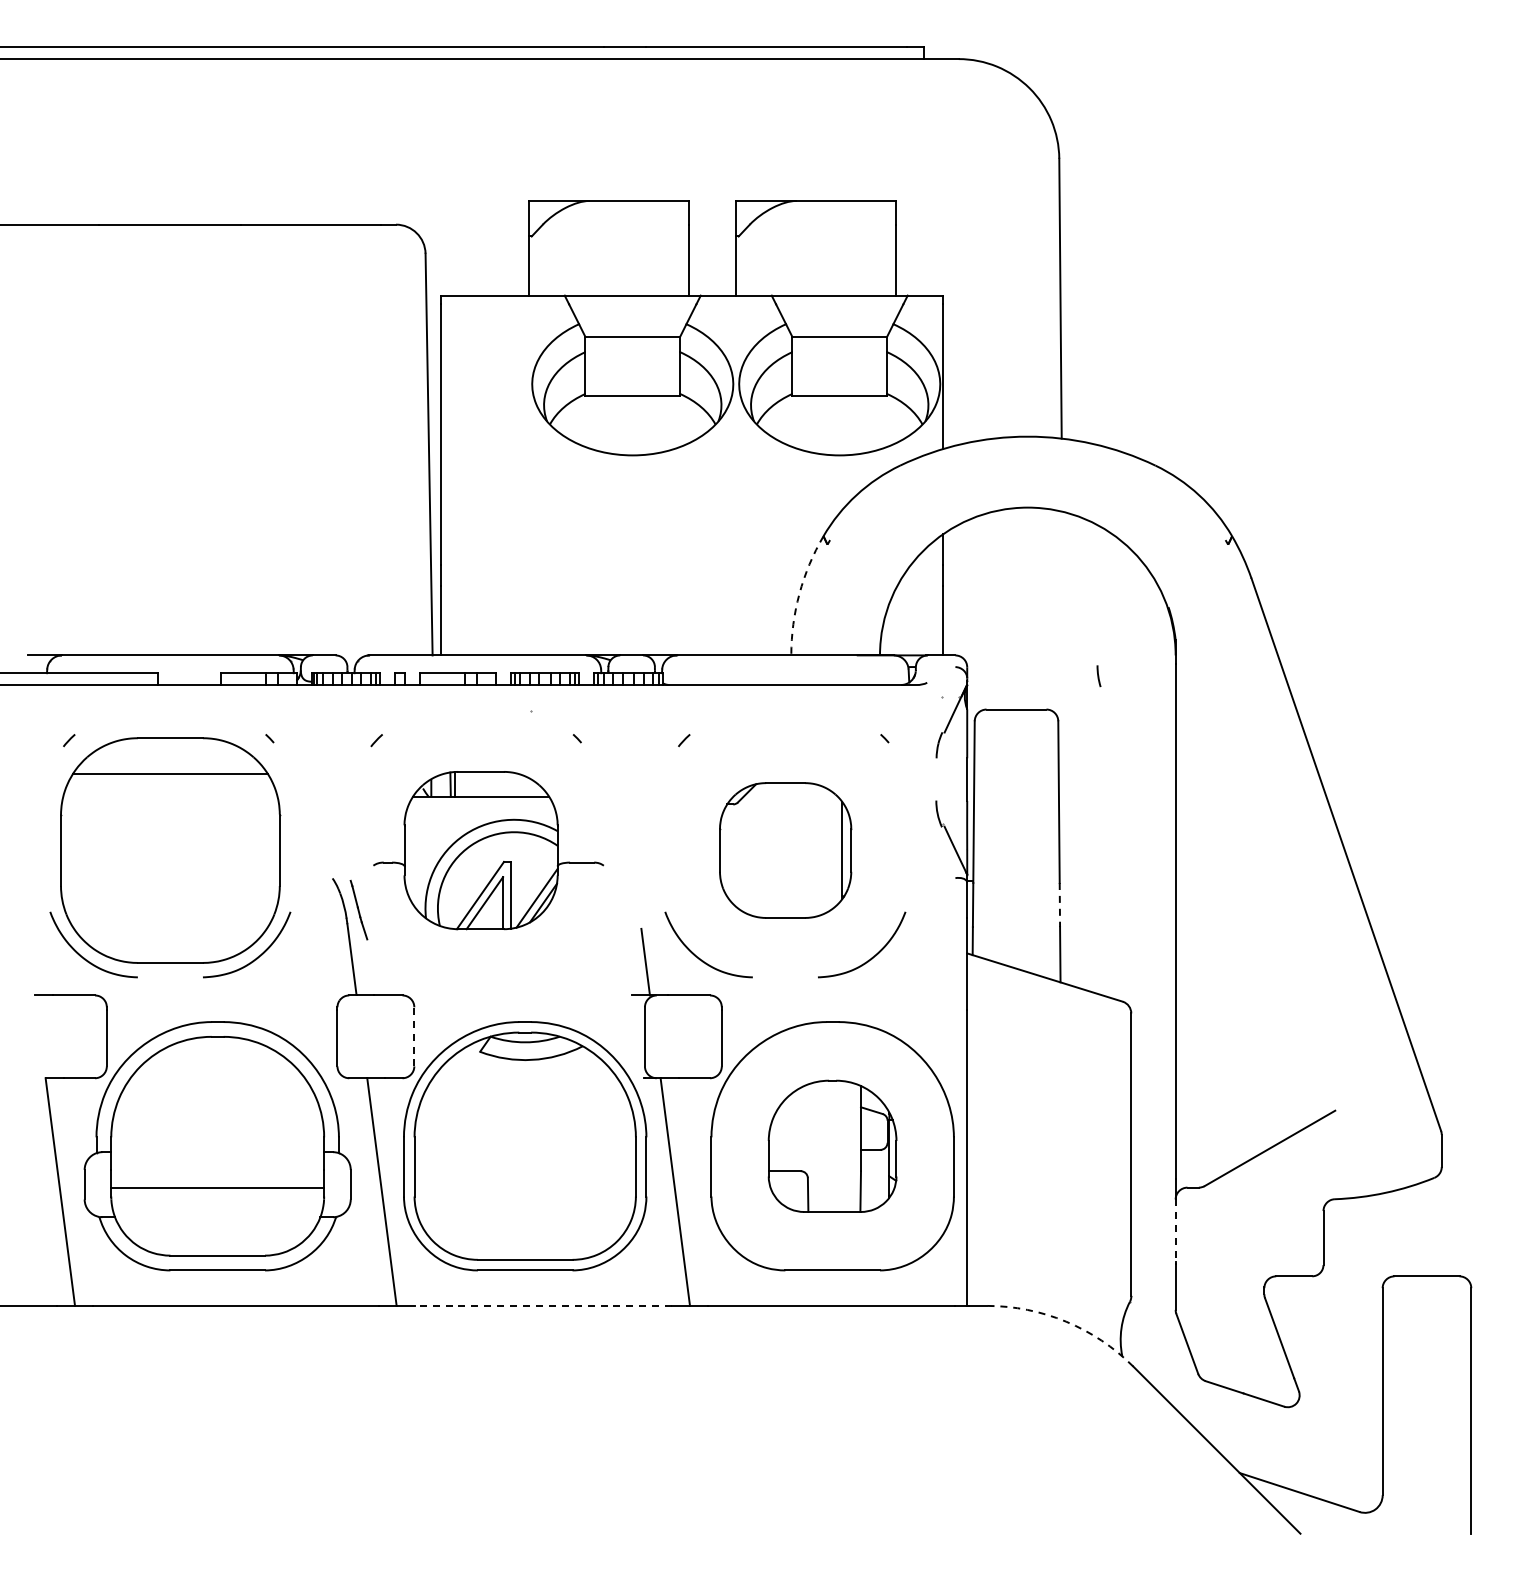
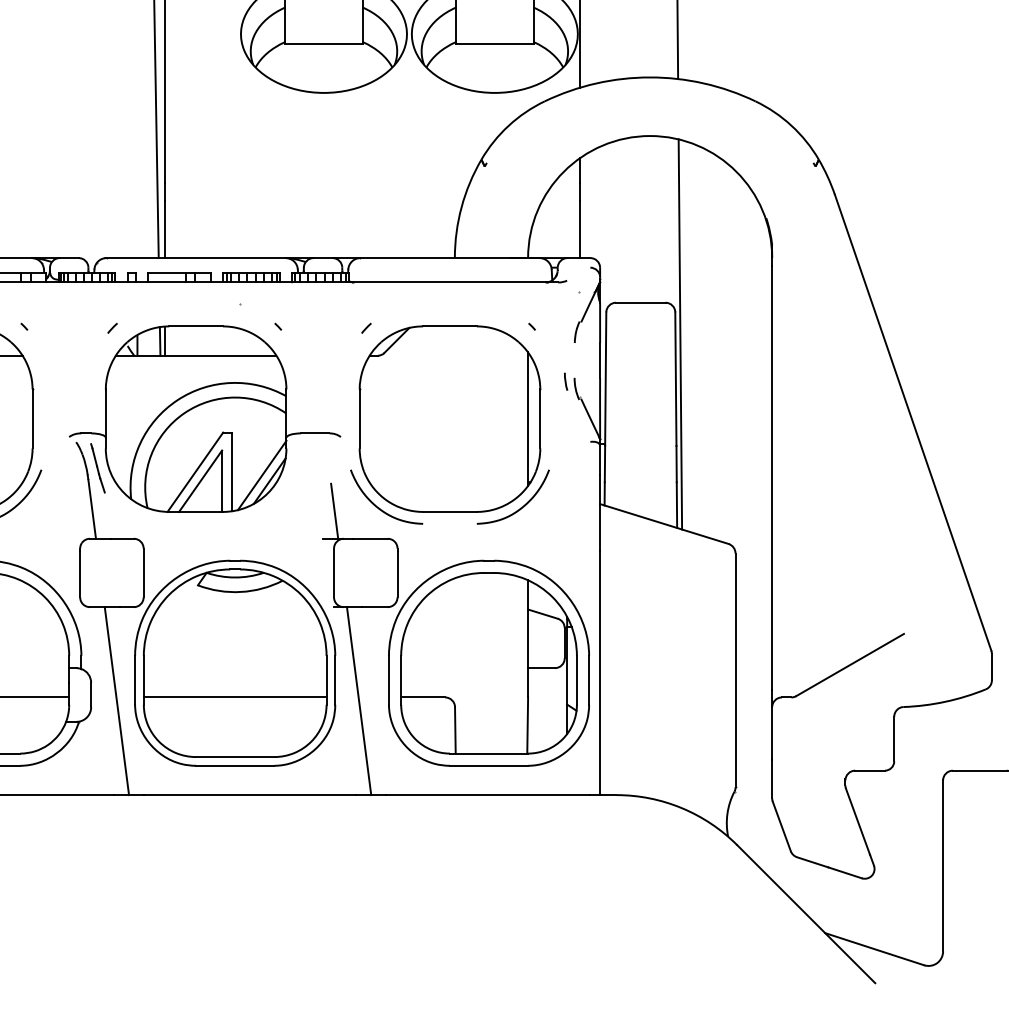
arc: (799, 593) -> (461, 206), dashed -> solid
line: (1098, 676) -> (565, 381), moved
line: (1064, 747) -> (680, 334), added
part: (488, 850) -> (204, 419), size x1.43
part: (785, 850) -> (450, 419), size x1.67
line: (1059, 905) -> (676, 464), dashed -> solid
line: (414, 1036) -> (143, 572), dashed -> solid
part: (832, 1146) -> (488, 663), size x1.67
line: (524, 1187) -> (234, 697), added
line: (1175, 1231) -> (772, 733), dashed -> solid
line: (543, 1305) -> (250, 794), dashed -> solid
arc: (1066, 1321) -> (682, 807), dashed -> solid

